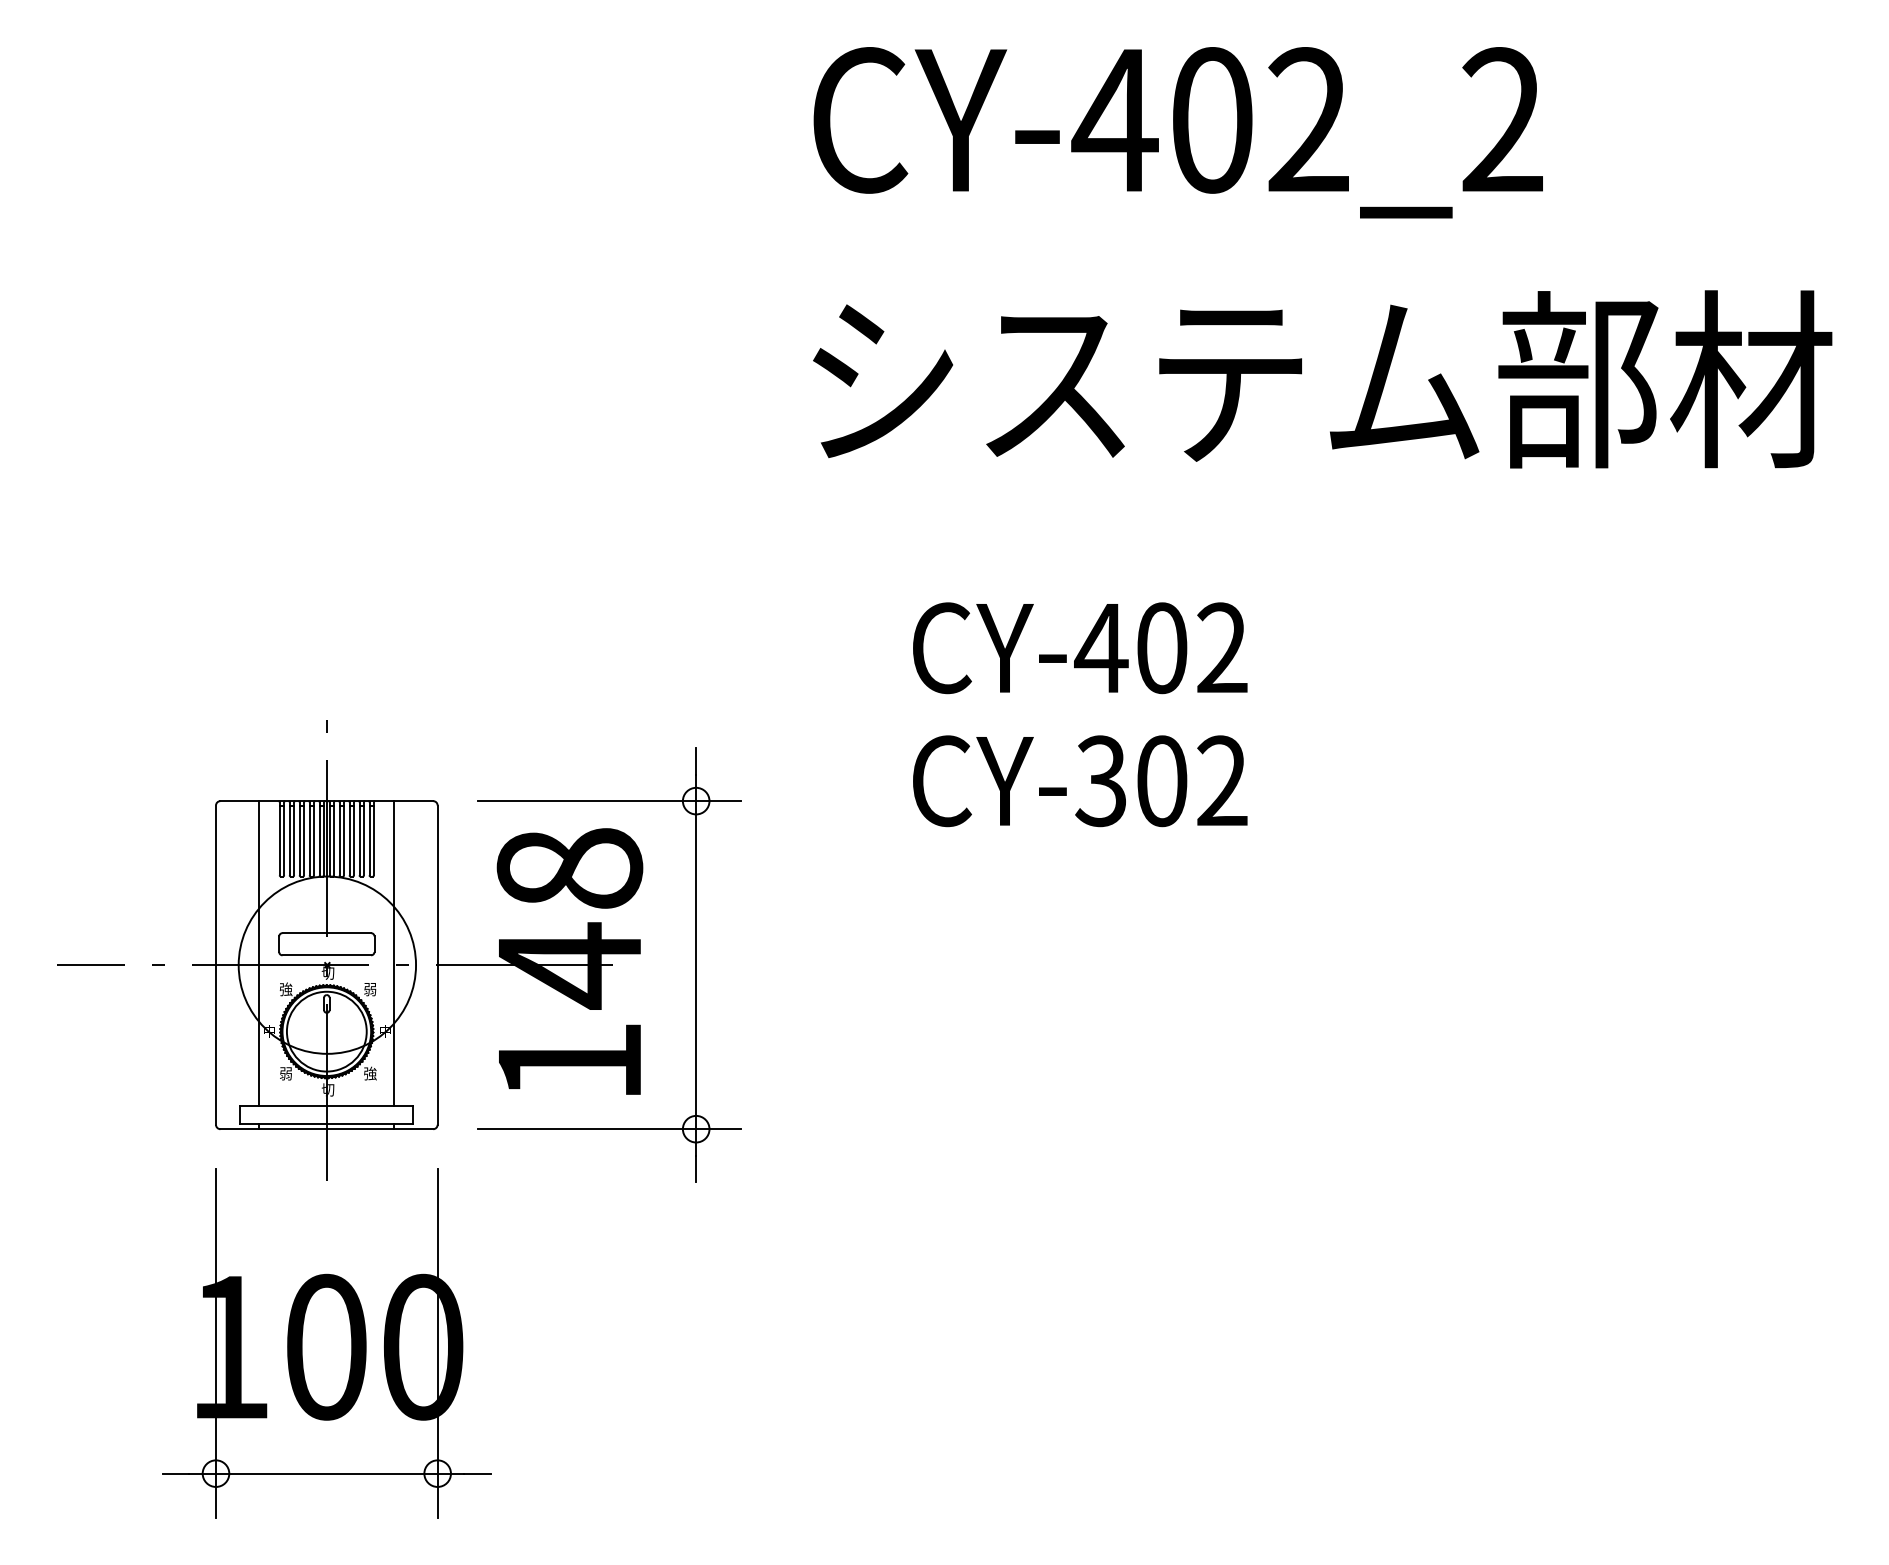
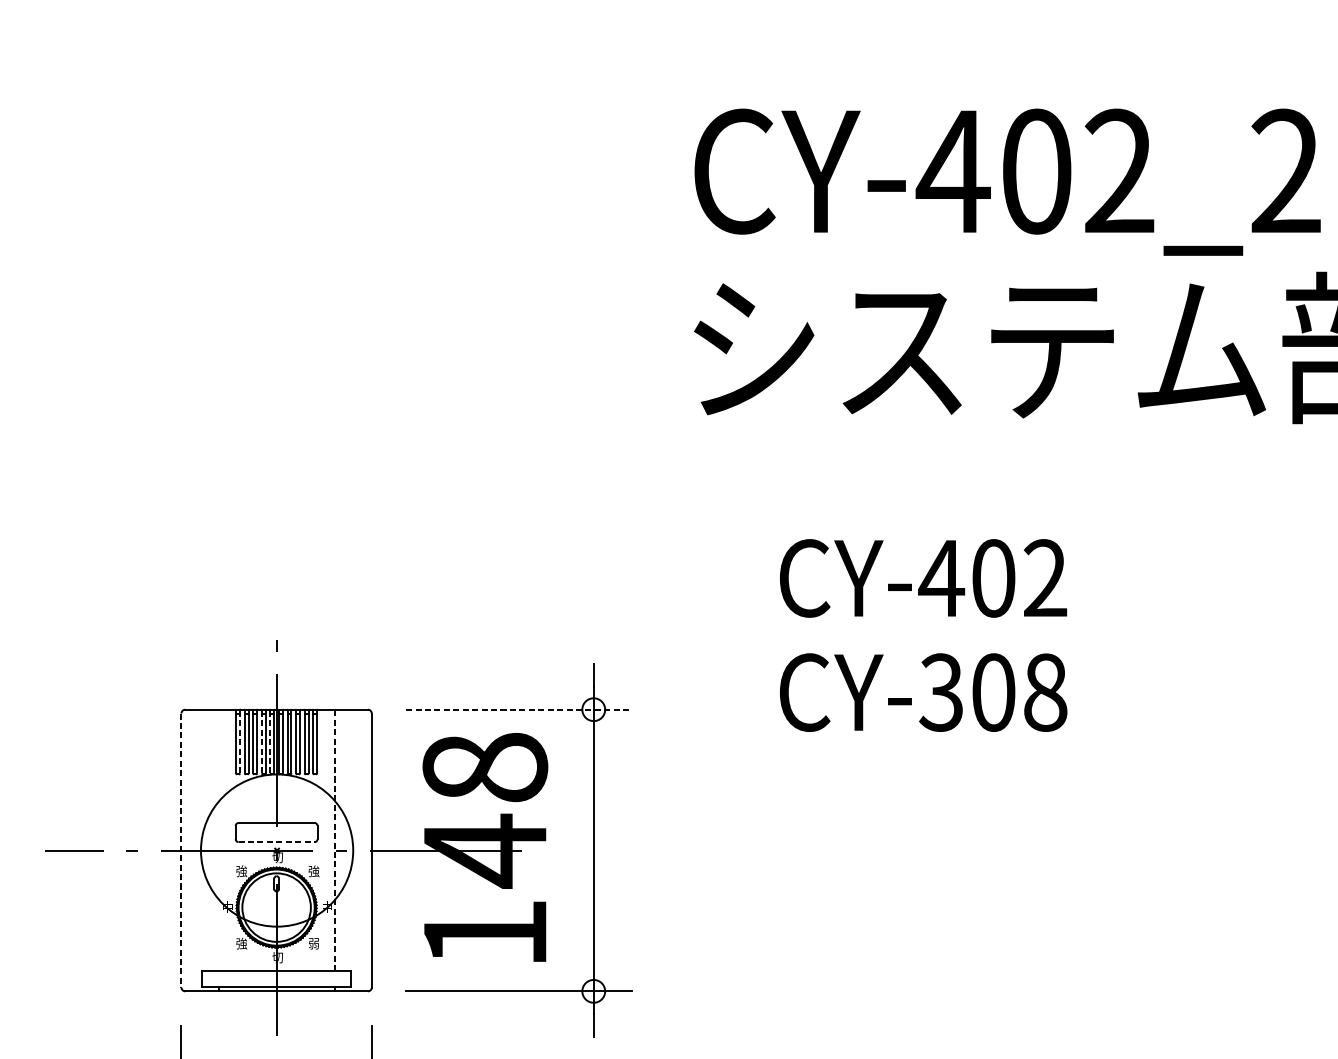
text: (1177, 132) -> (1006, 182), moved
text: (1222, 781) -> (1045, 692), CY-302 -> CY-308
line: (609, 801) -> (519, 710), solid -> dashed
line: (284, 838) -> (240, 741), solid -> dashed
line: (309, 838) -> (261, 741), solid -> dashed
line: (319, 838) -> (270, 741), solid -> dashed
line: (259, 953) -> (218, 840), removed
line: (394, 953) -> (334, 840), solid -> dashed
line: (327, 955) -> (277, 842), solid -> dashed
line: (216, 965) -> (181, 850), solid -> dashed
text: (370, 989) -> (314, 871), 弱 -> 強
text: (285, 1073) -> (241, 943), 弱 -> 強
text: (370, 1073) -> (314, 943), 強 -> 弱

